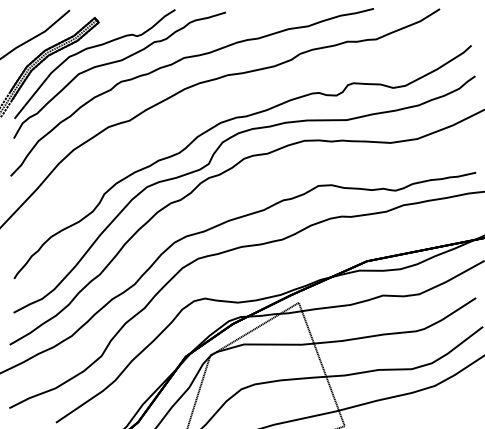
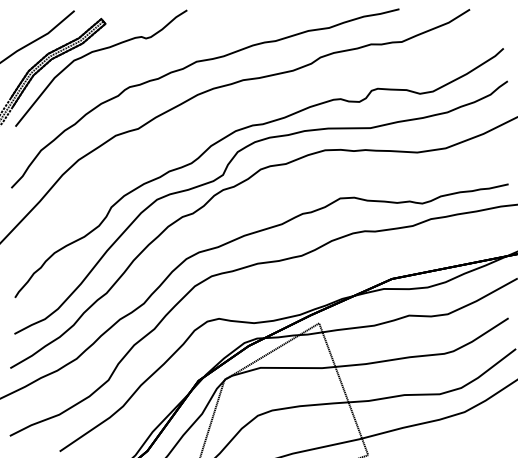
part: (114, 63) -> (122, 67), removed

